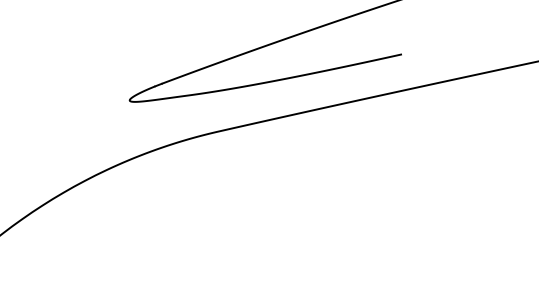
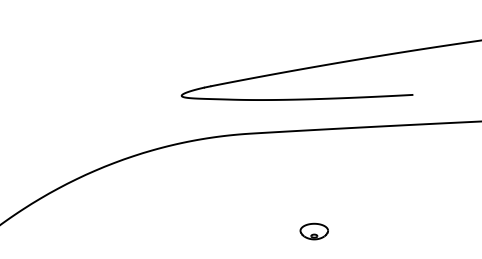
part: (311, 234) -> (313, 231), added

